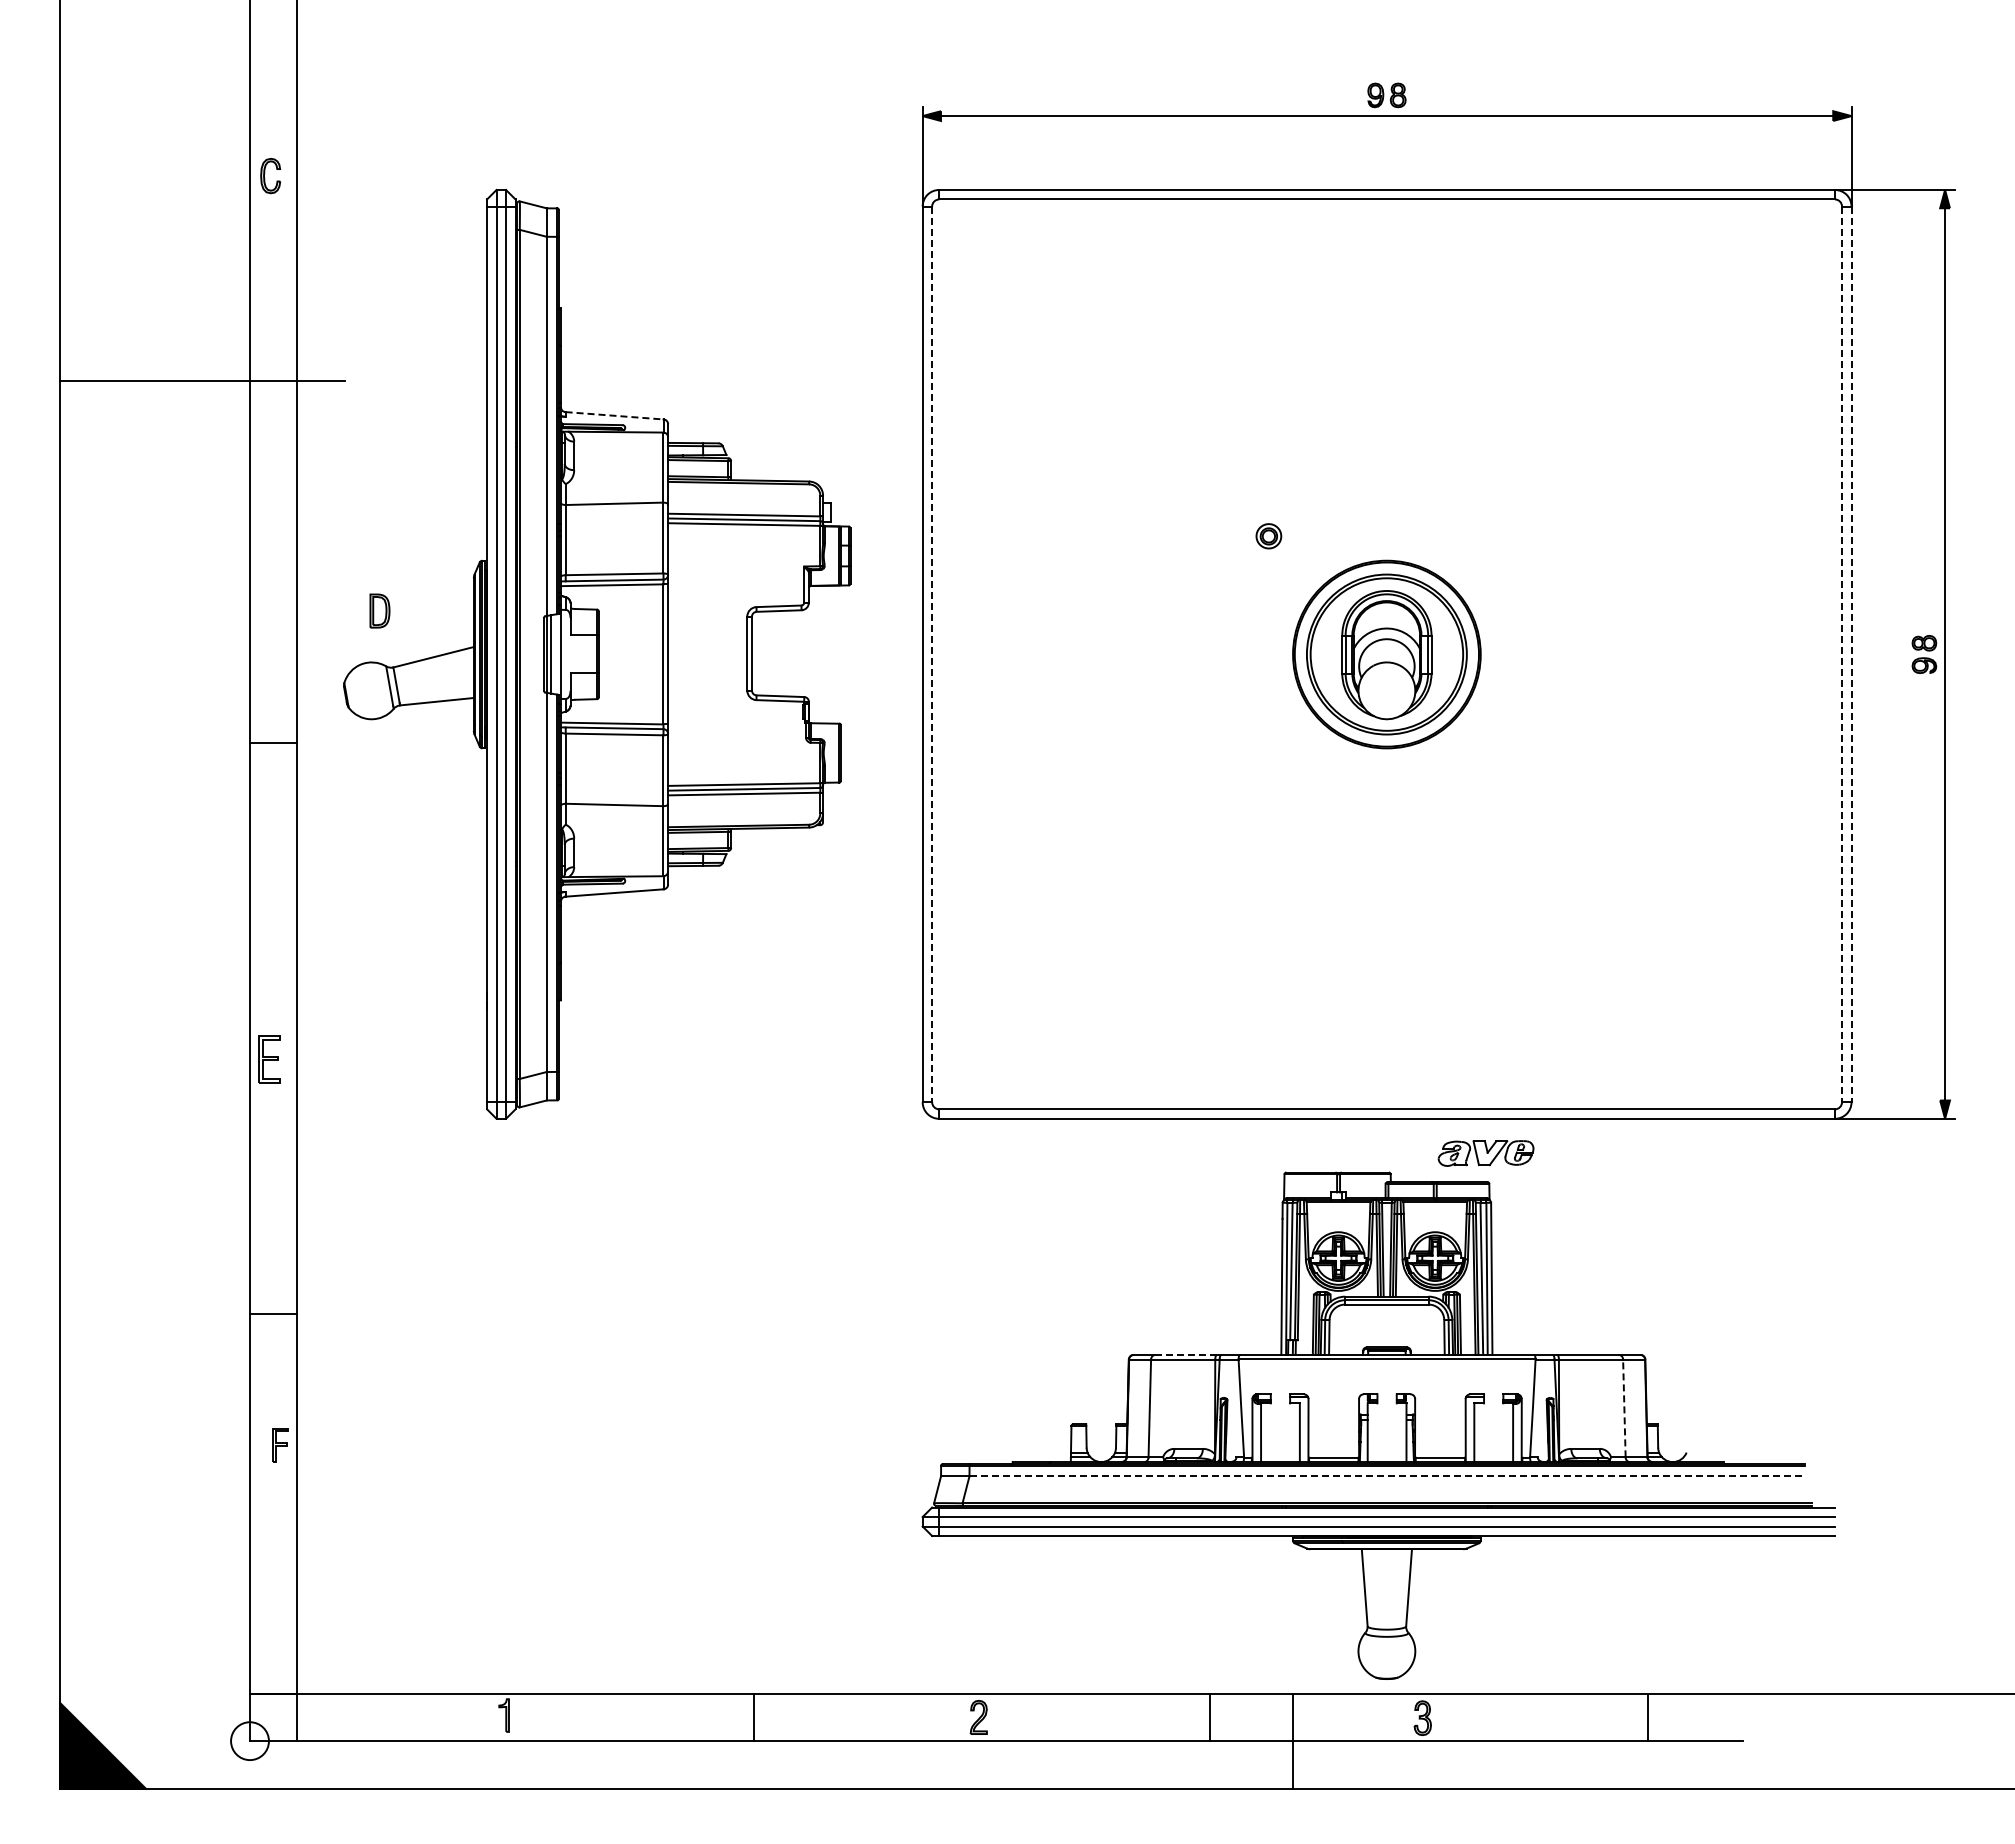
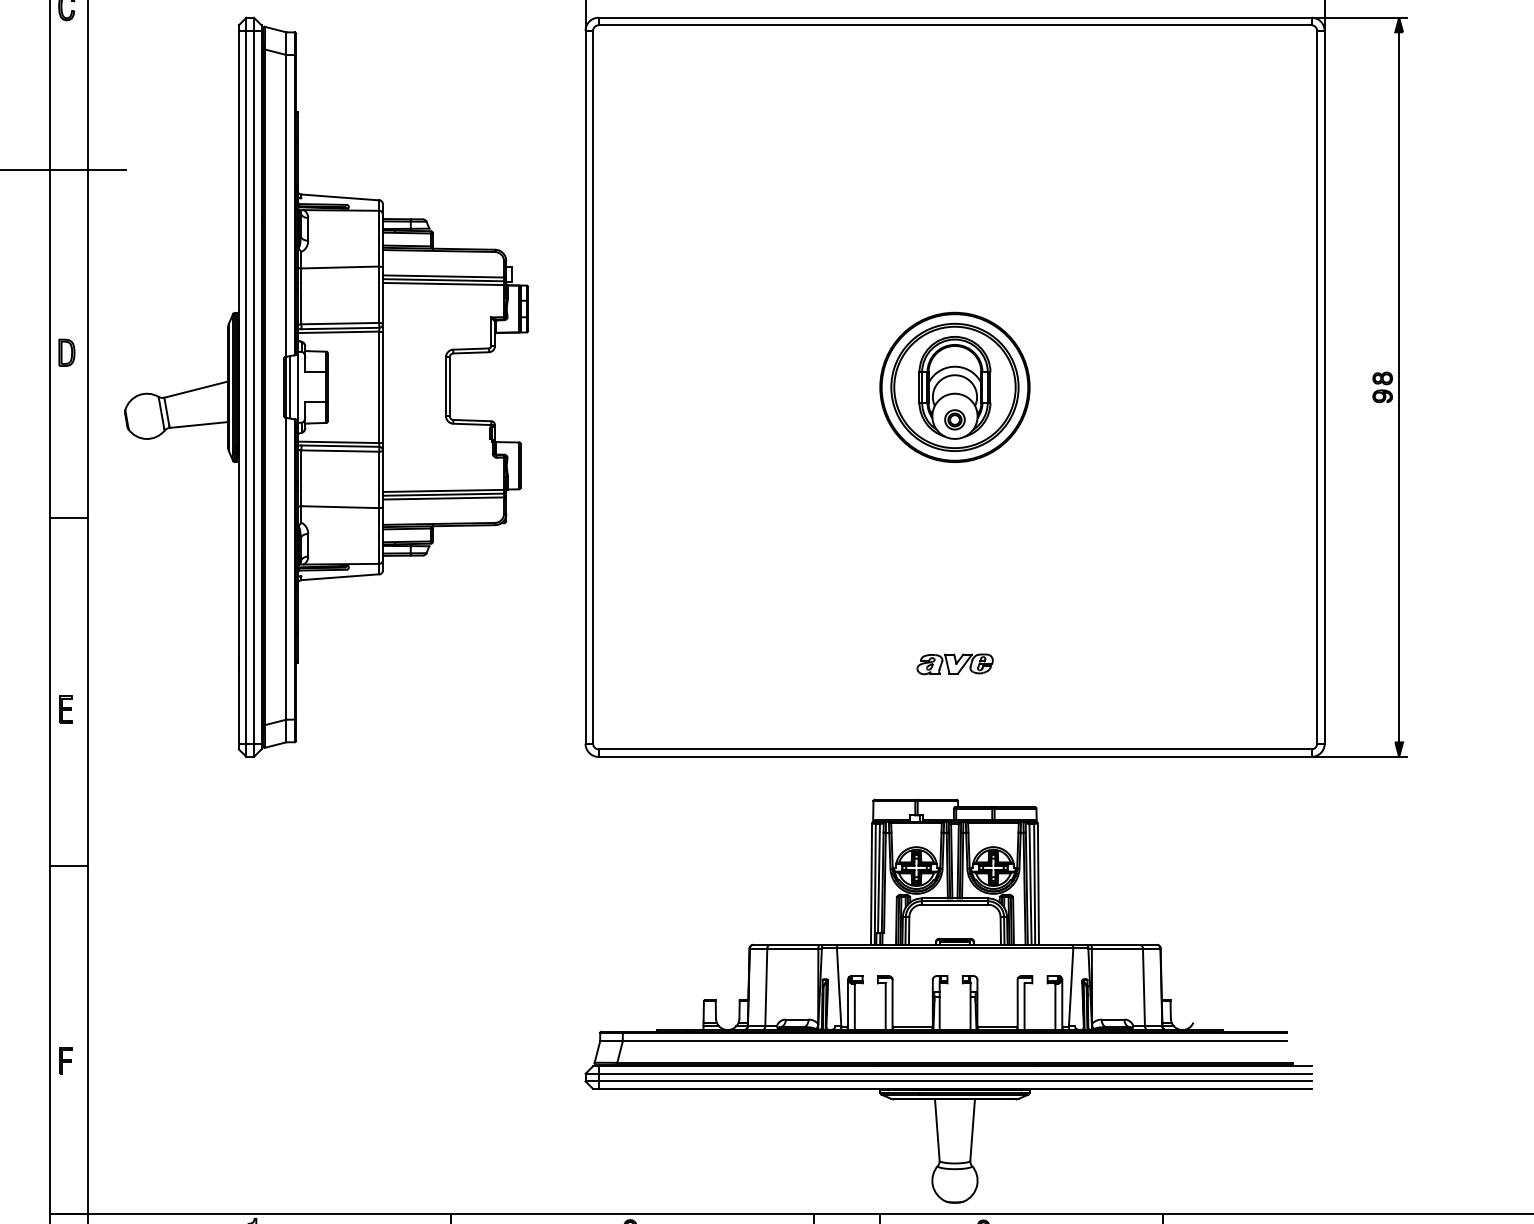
line: (615, 415) -> (341, 197), dashed -> solid
part: (1268, 536) -> (954, 420), moved
part: (379, 610) -> (66, 352), moved
line: (932, 654) -> (593, 387), dashed -> solid
line: (1842, 654) -> (1317, 387), dashed -> solid
line: (1851, 654) -> (1324, 387), dashed -> solid
line: (273, 742) -> (68, 517), moved
part: (269, 1059) -> (65, 709), size x0.71
part: (1485, 1153) -> (954, 664), moved
line: (273, 1314) -> (68, 866), moved
line: (1186, 1354) -> (795, 944), dashed -> solid
line: (1624, 1408) -> (1144, 987), dashed -> solid
part: (280, 1445) -> (65, 1061), moved
line: (1387, 1476) -> (955, 1041), dashed -> solid

